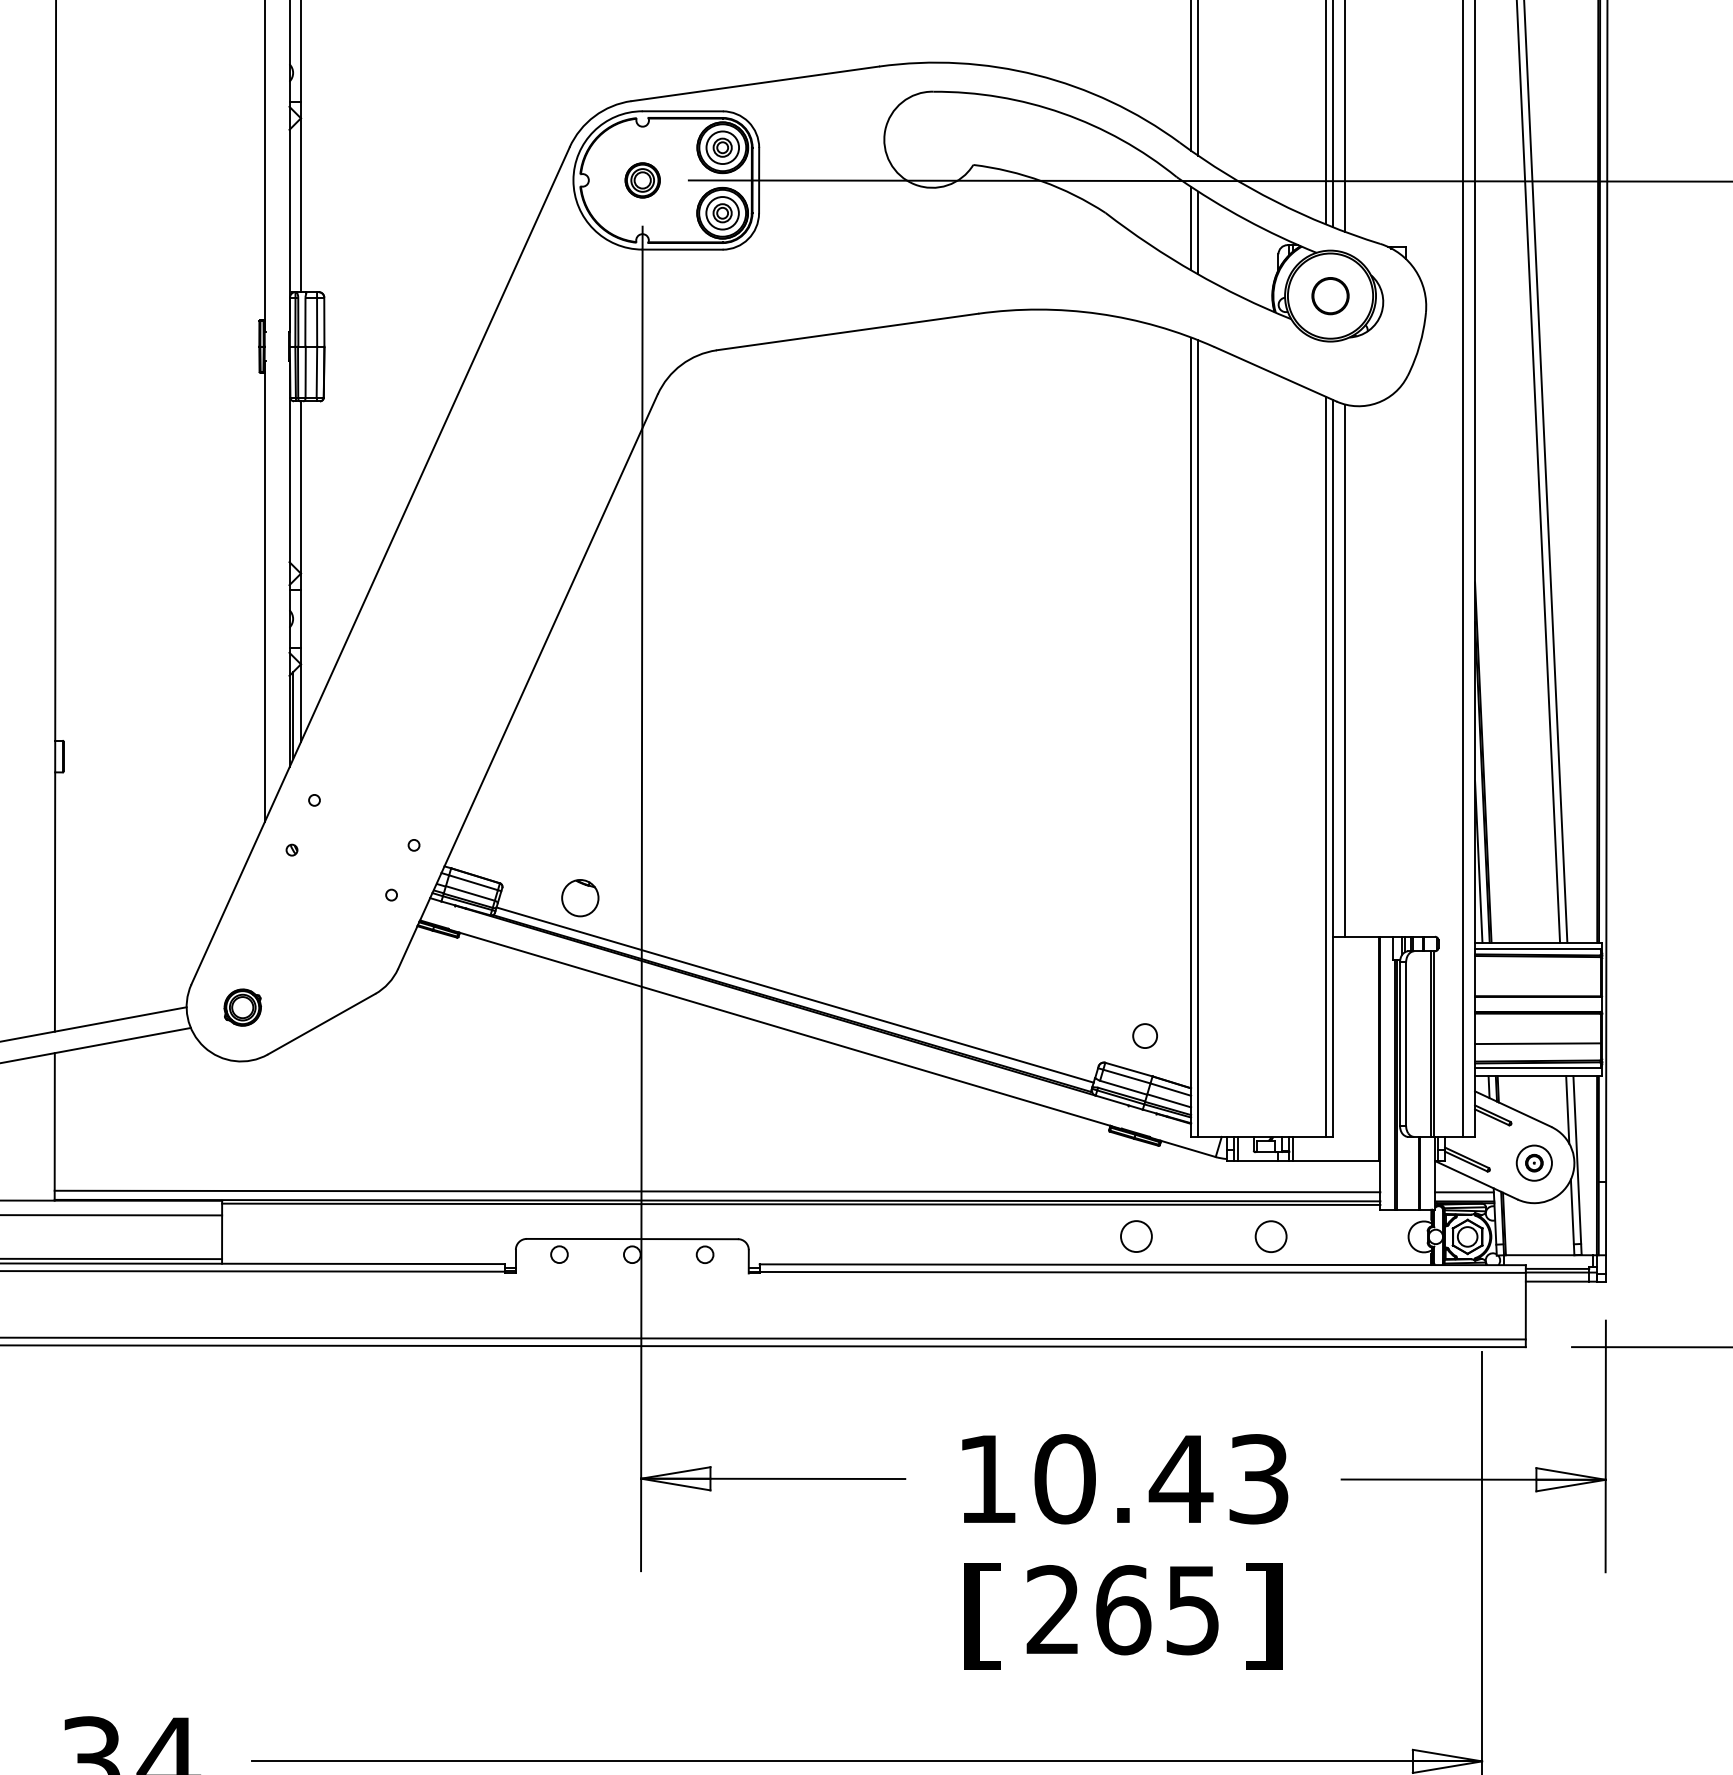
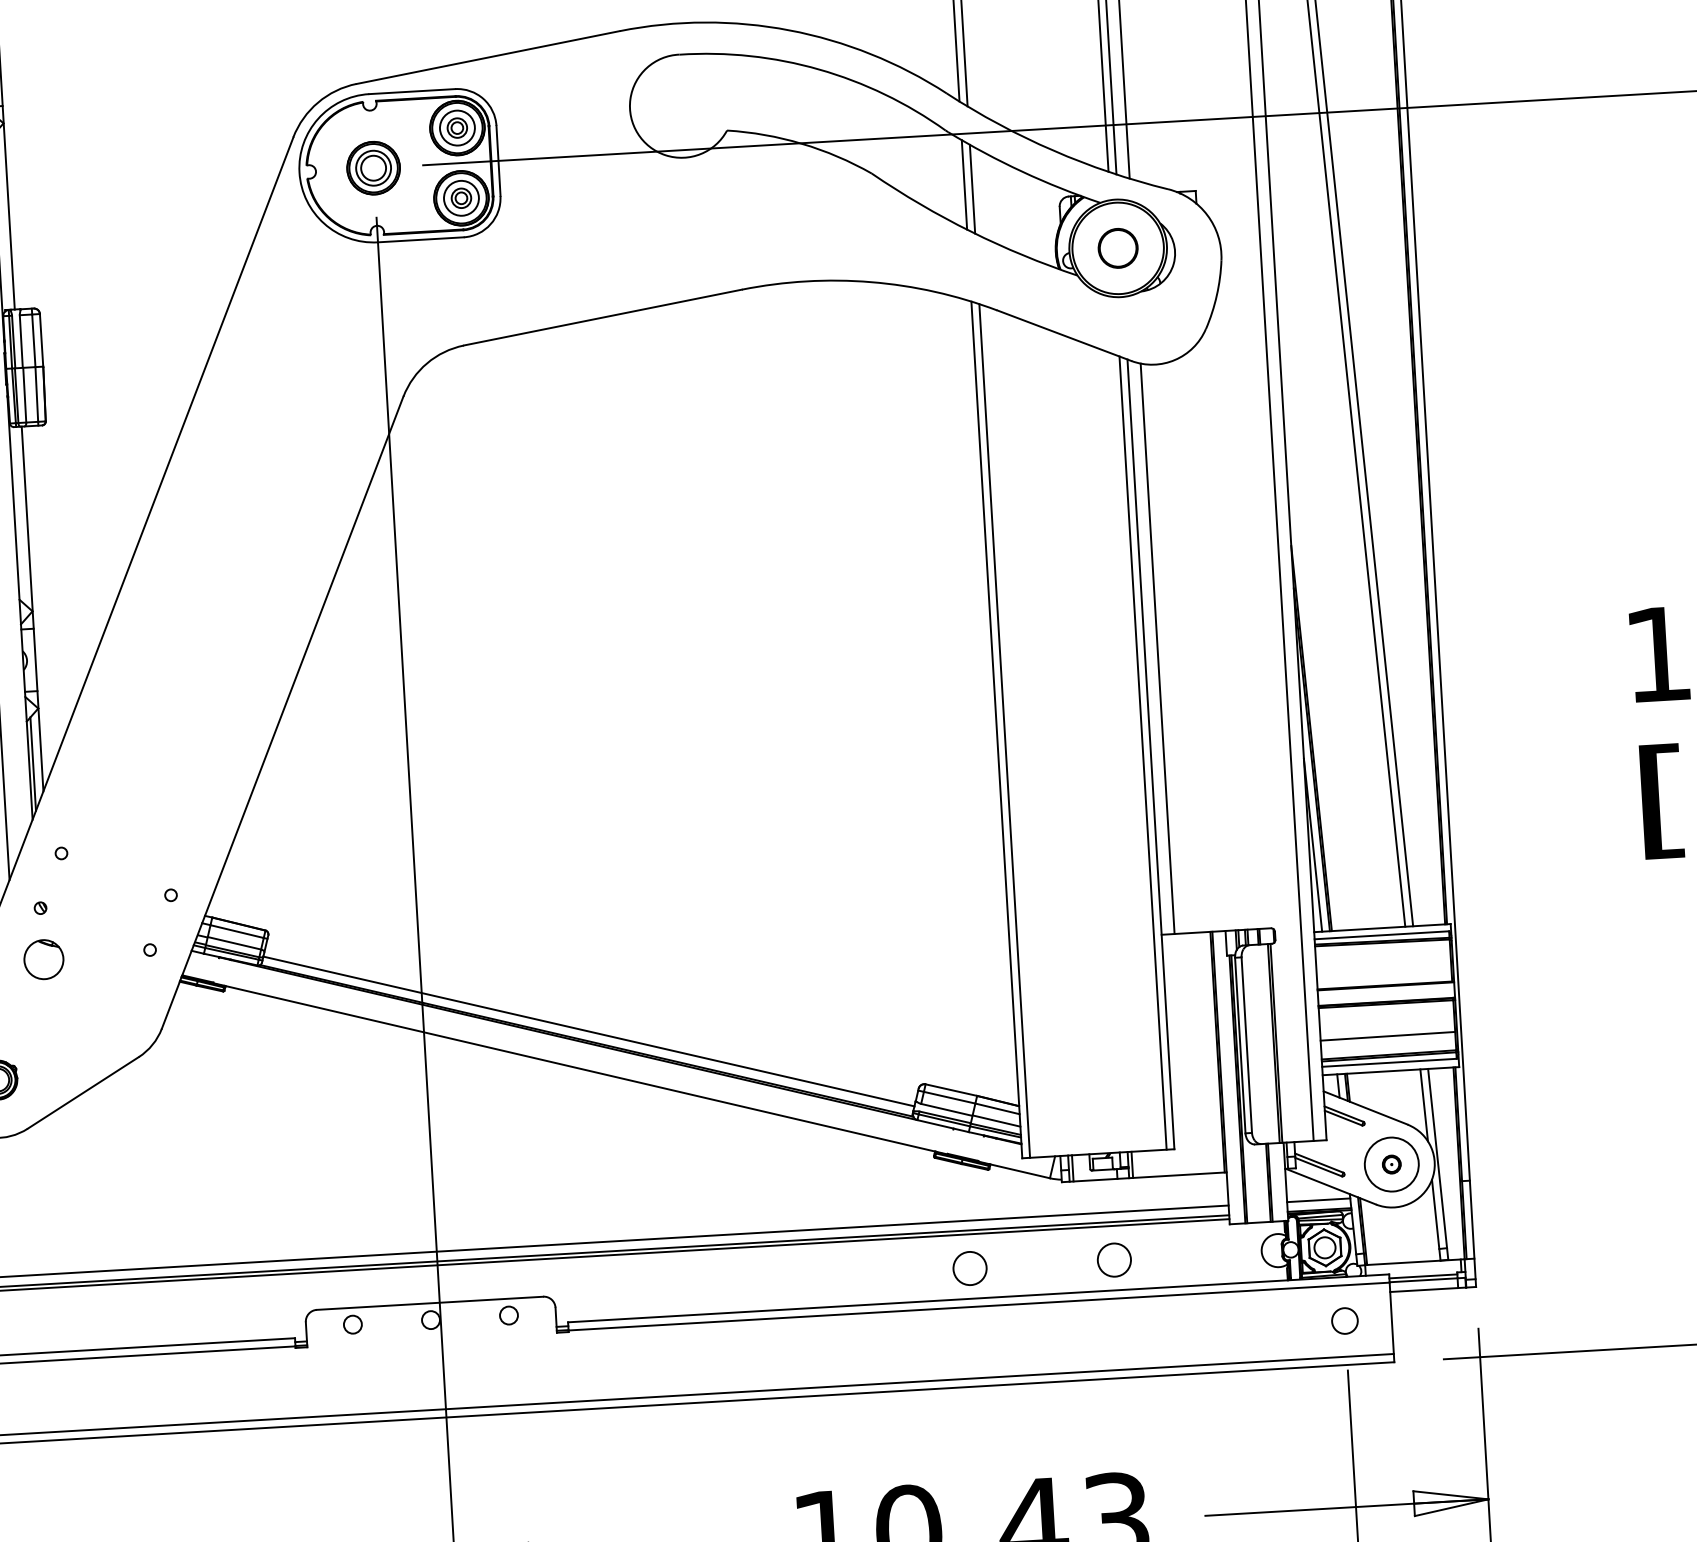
part: (642, 180) -> (373, 168), size x1.43
part: (580, 898) -> (44, 959), moved
circle: (1144, 1035) -> (1344, 1320), moved
circle: (1534, 1163) -> (1391, 1164), size x1.43

